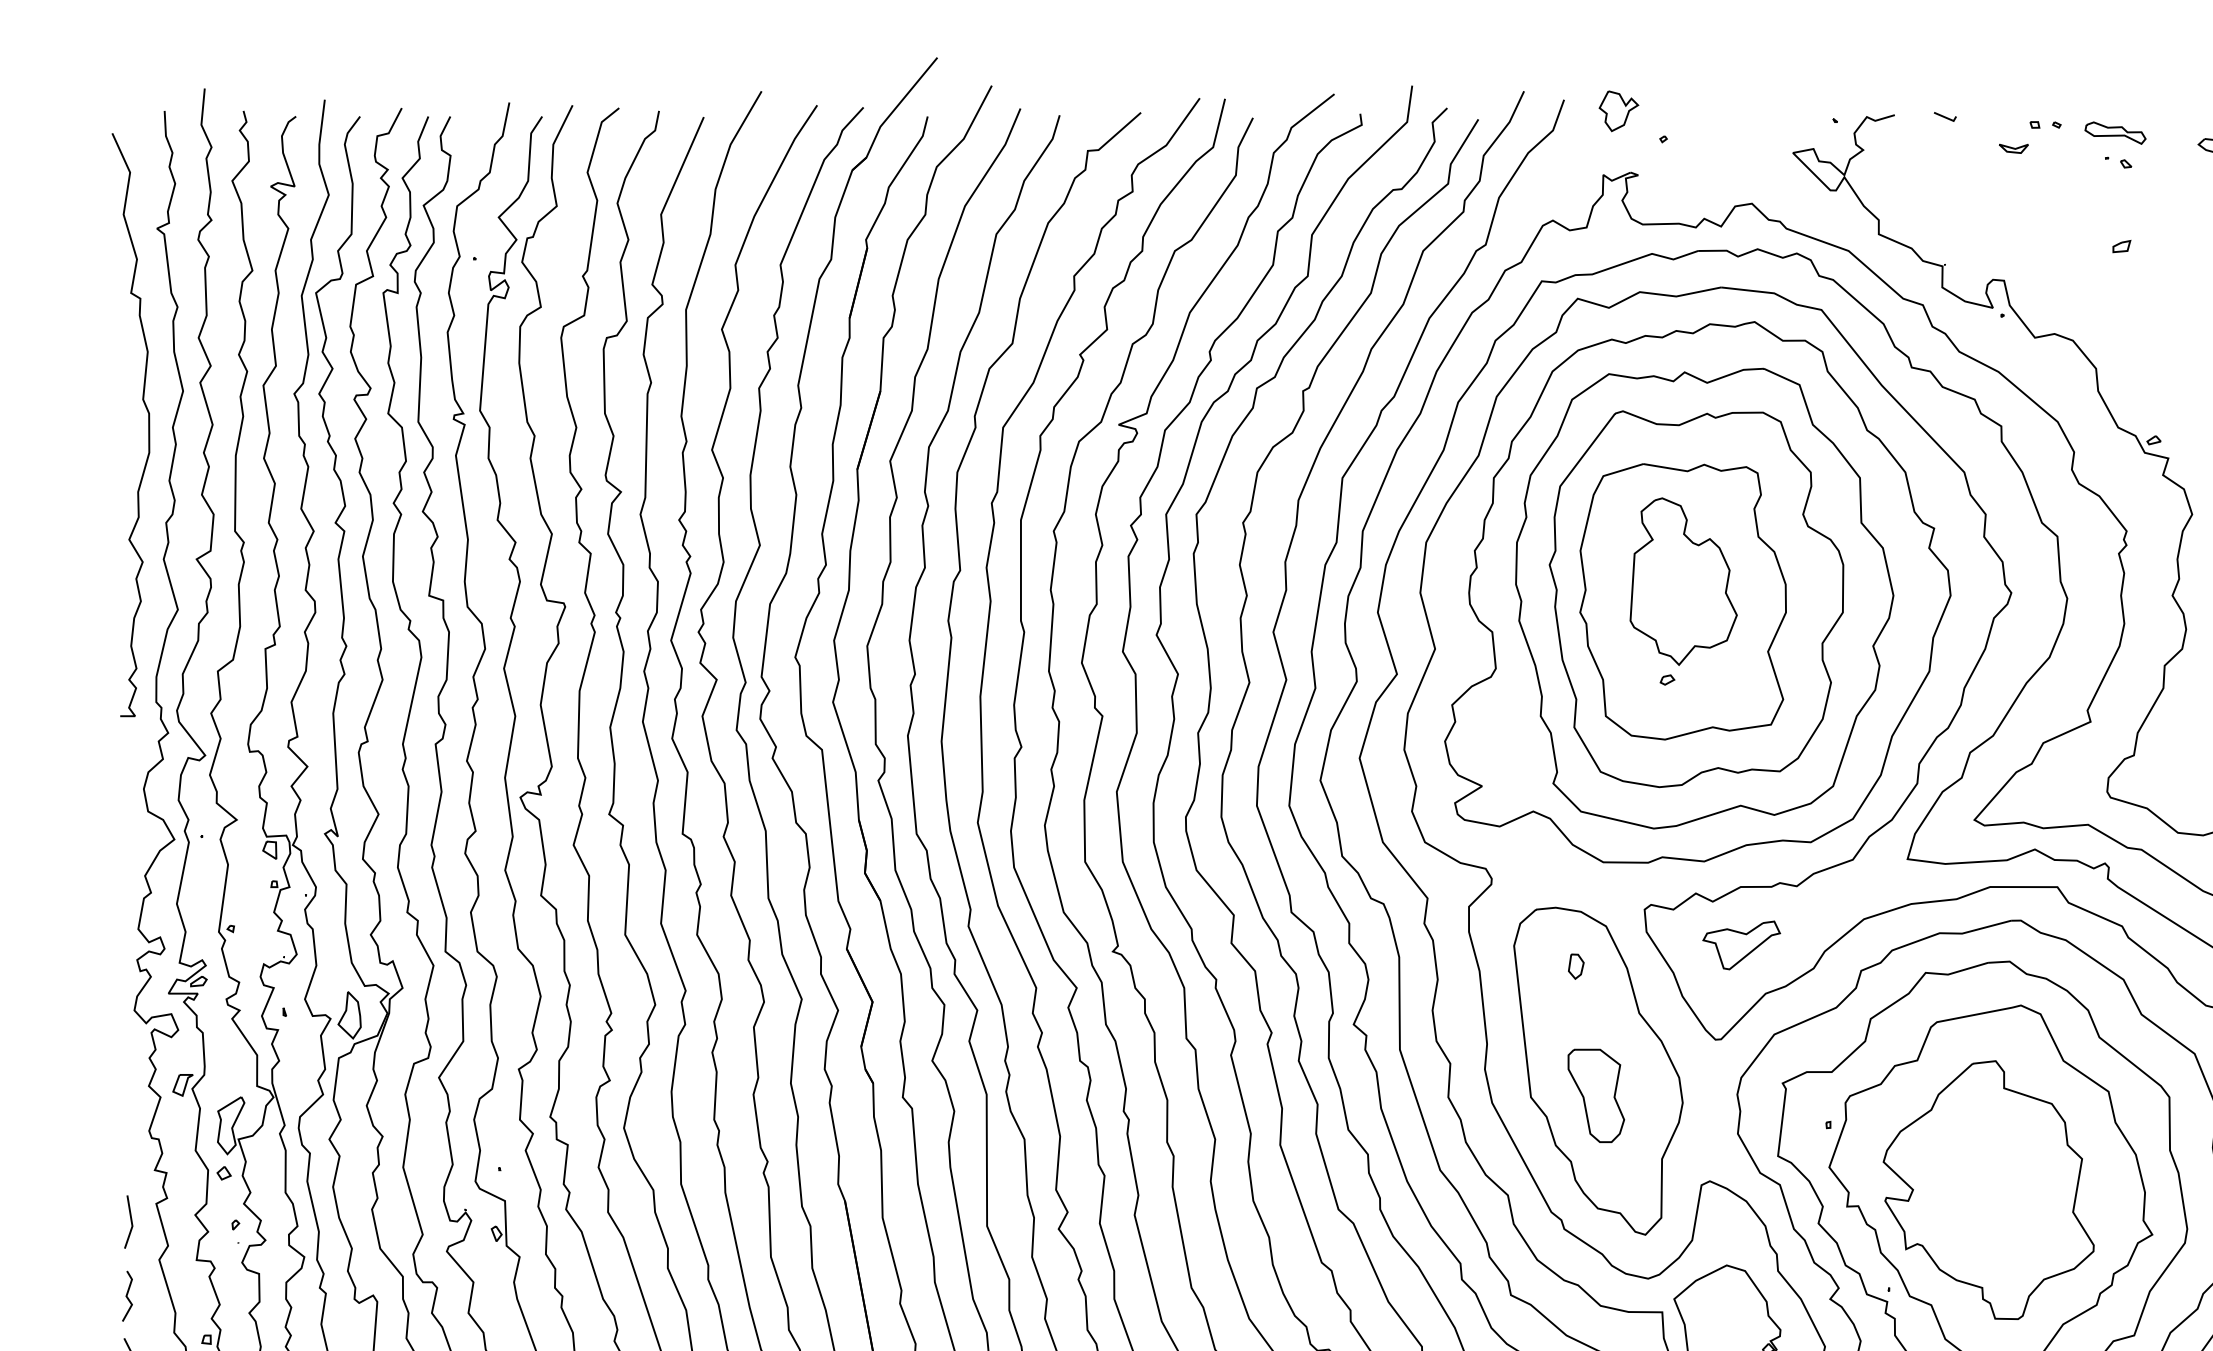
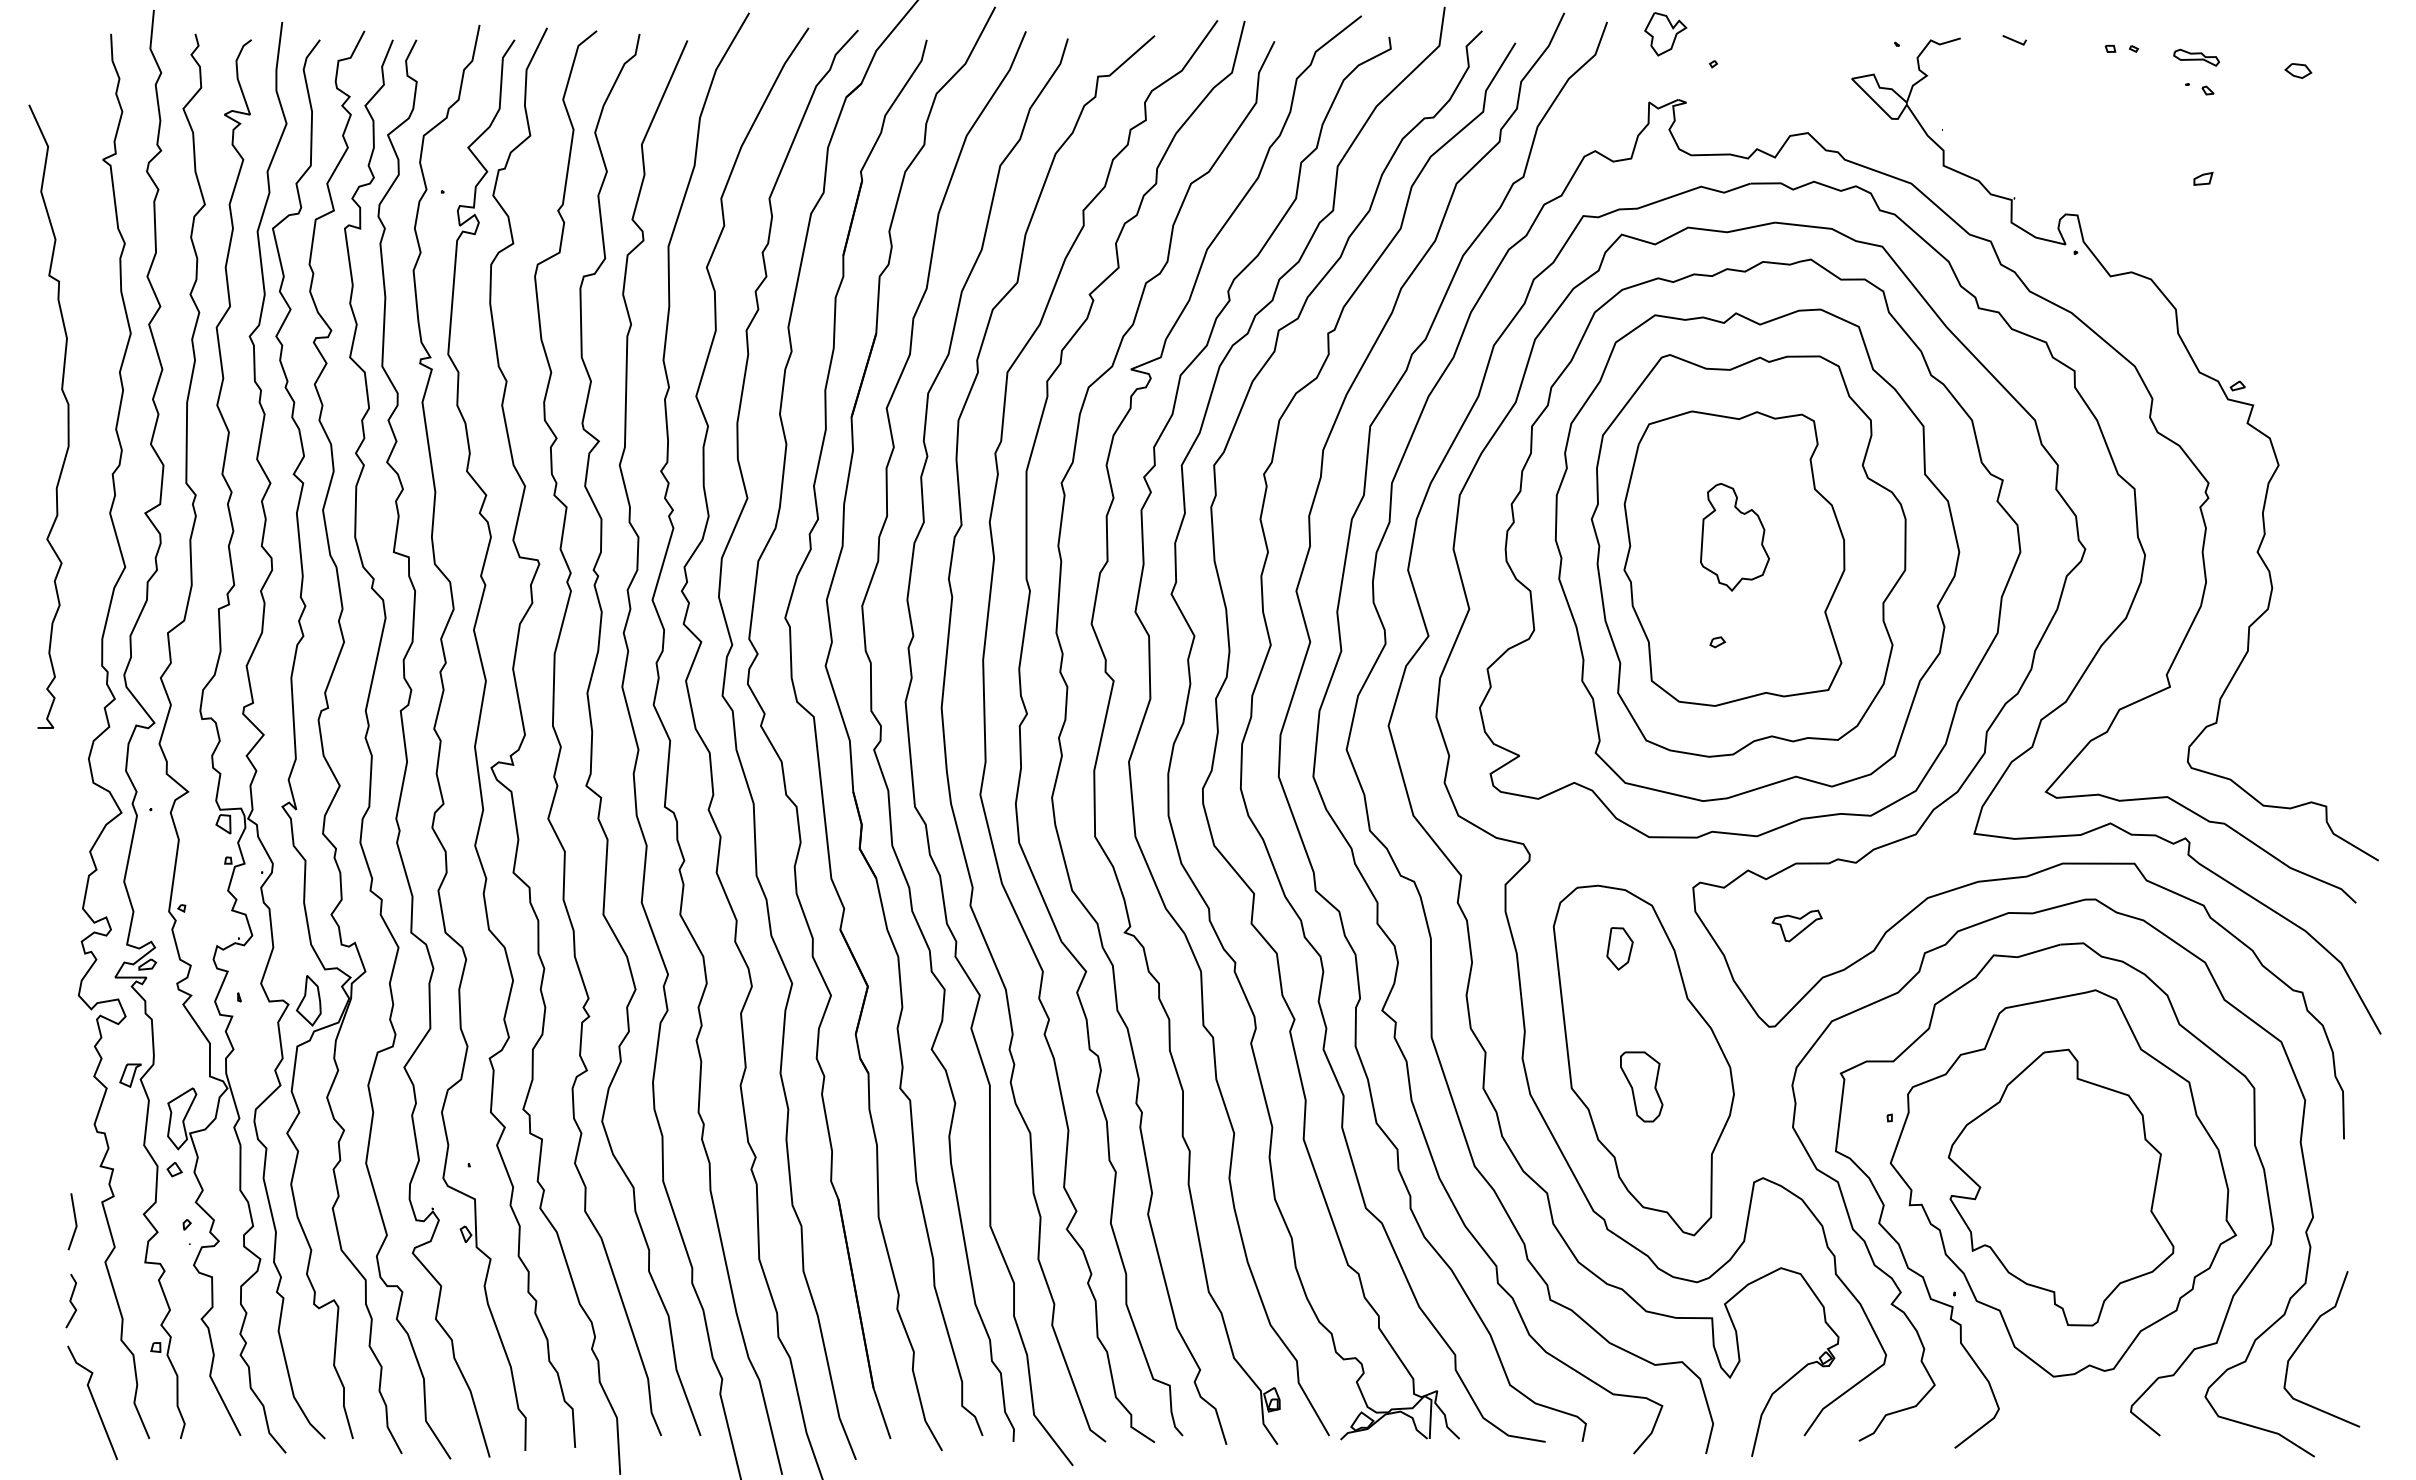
part: (2115, 133) -> (2196, 57), size x0.7
part: (2013, 148) -> (2087, 74), removed
curve: (148, 424) -> (67, 416), moved
part: (1683, 581) -> (1734, 537), size x0.6
part: (1742, 944) -> (1797, 925), size x0.6
part: (1576, 966) -> (1620, 948), size x1.6
part: (1596, 1095) -> (1641, 1086), size x0.7

